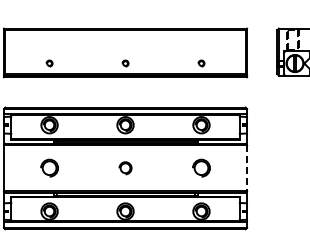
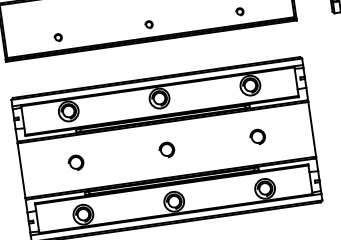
part: (49, 168) -> (76, 163), size x0.71
part: (201, 168) -> (257, 137), size x0.71
line: (247, 168) -> (312, 129), dashed -> solid

